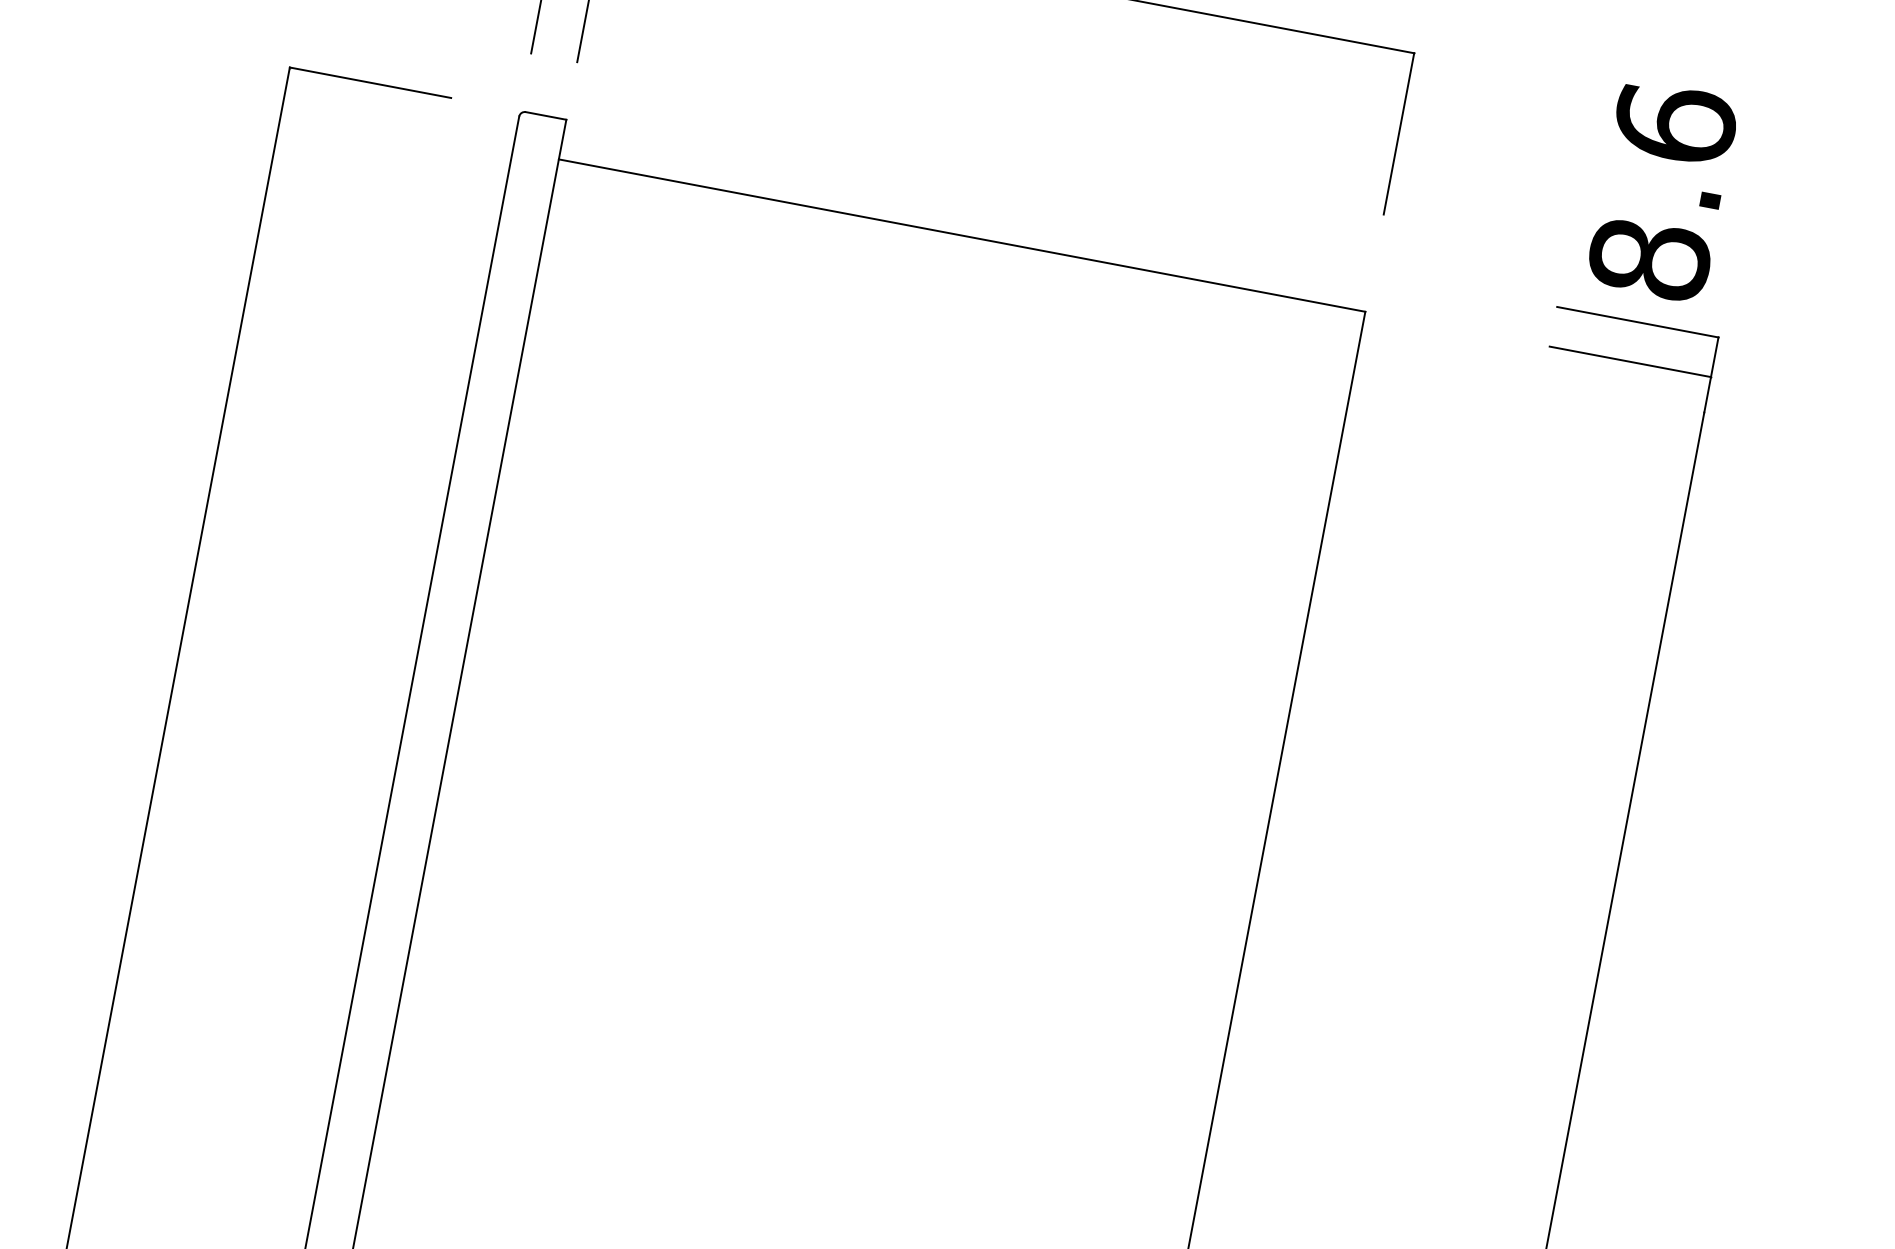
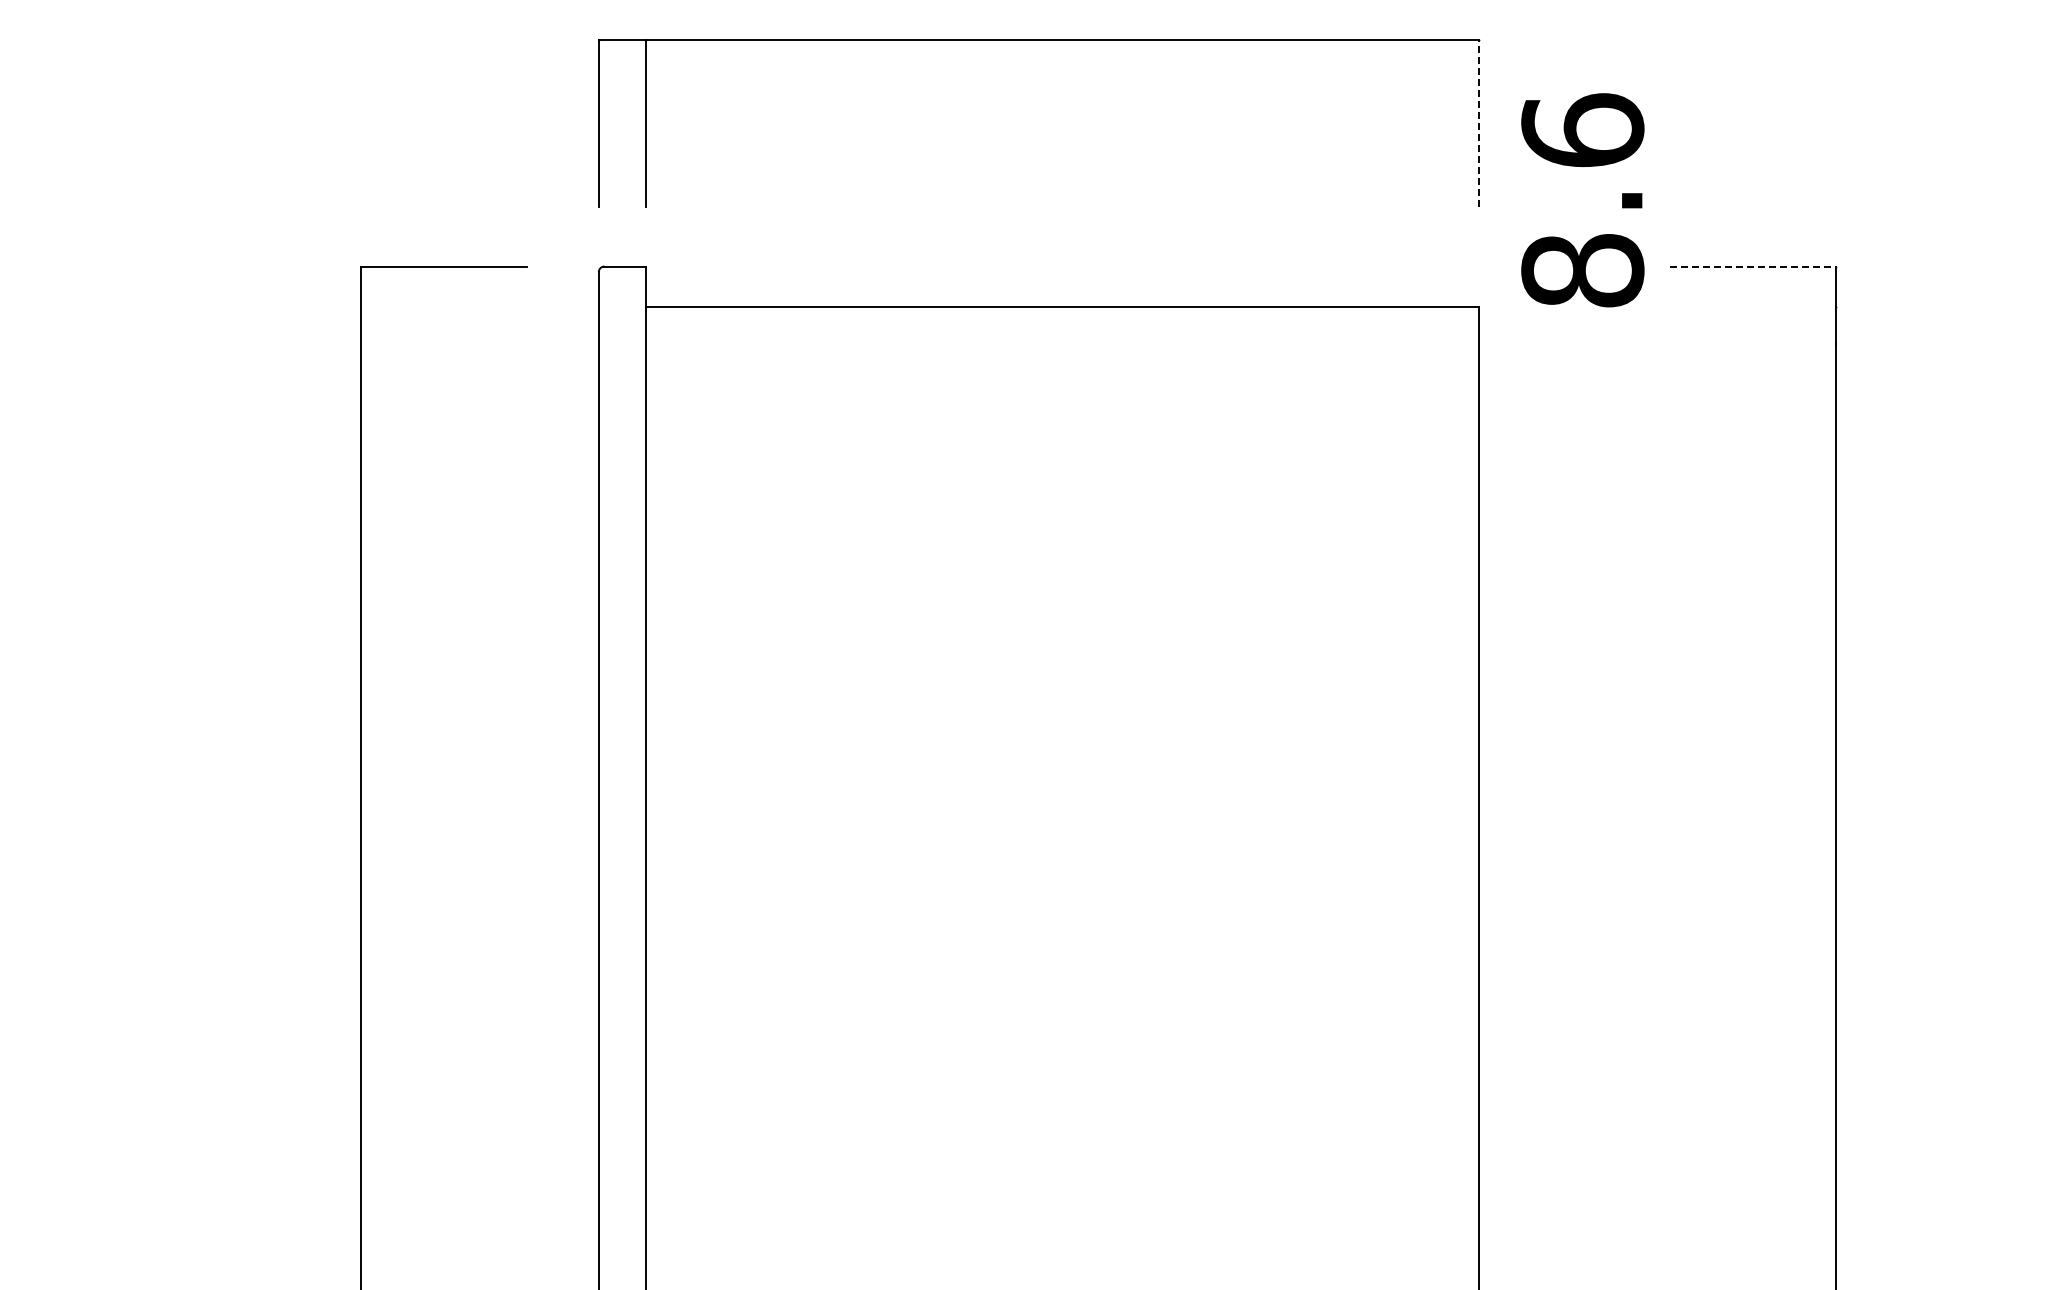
line: (1399, 133) -> (1479, 123), solid -> dashed
text: (1662, 191) -> (1582, 200), moved
line: (1638, 322) -> (1753, 266), solid -> dashed
line: (1630, 361) -> (1752, 307), removed

